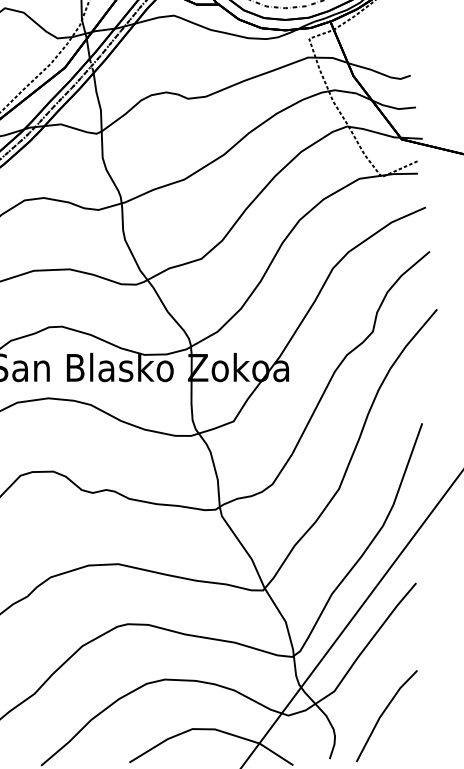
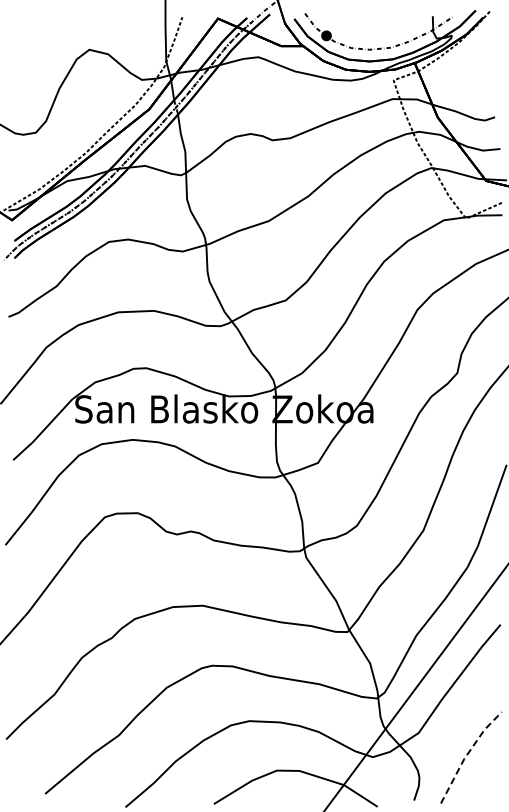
line: (383, 713) -> (467, 755), solid -> dashed

